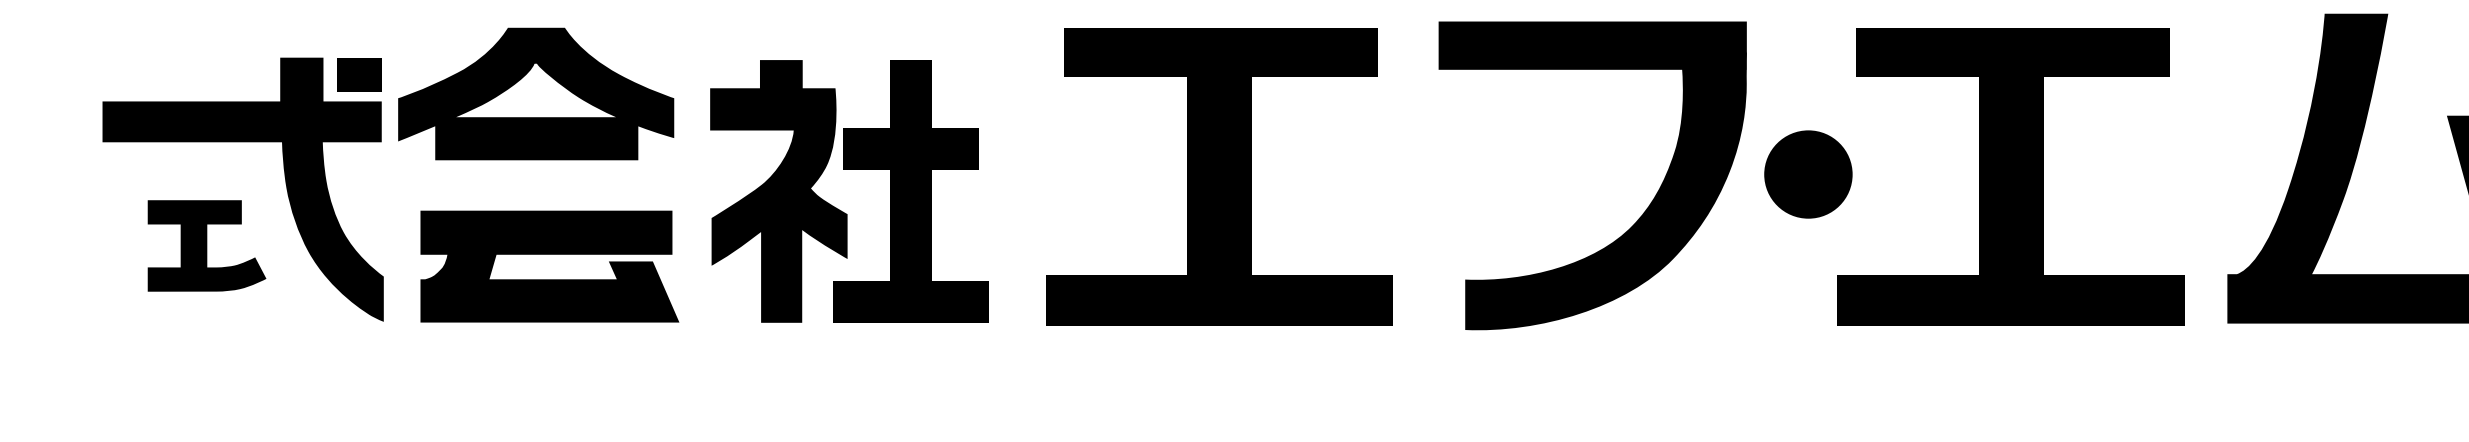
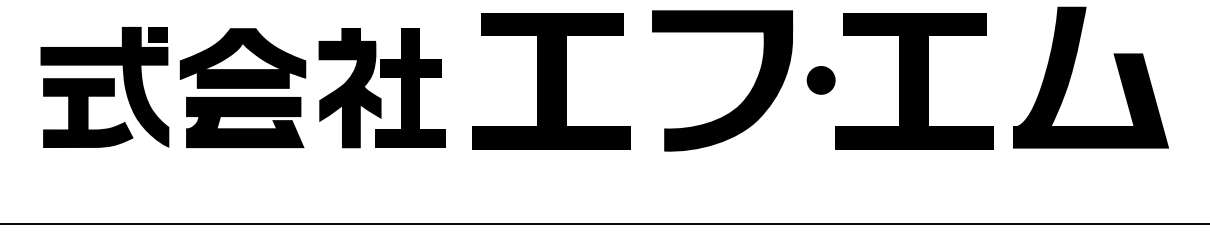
part: (535, 93) -> (242, 58), moved
part: (1806, 174) -> (820, 80), size x0.71
part: (207, 244) -> (88, 112), size x1.67

